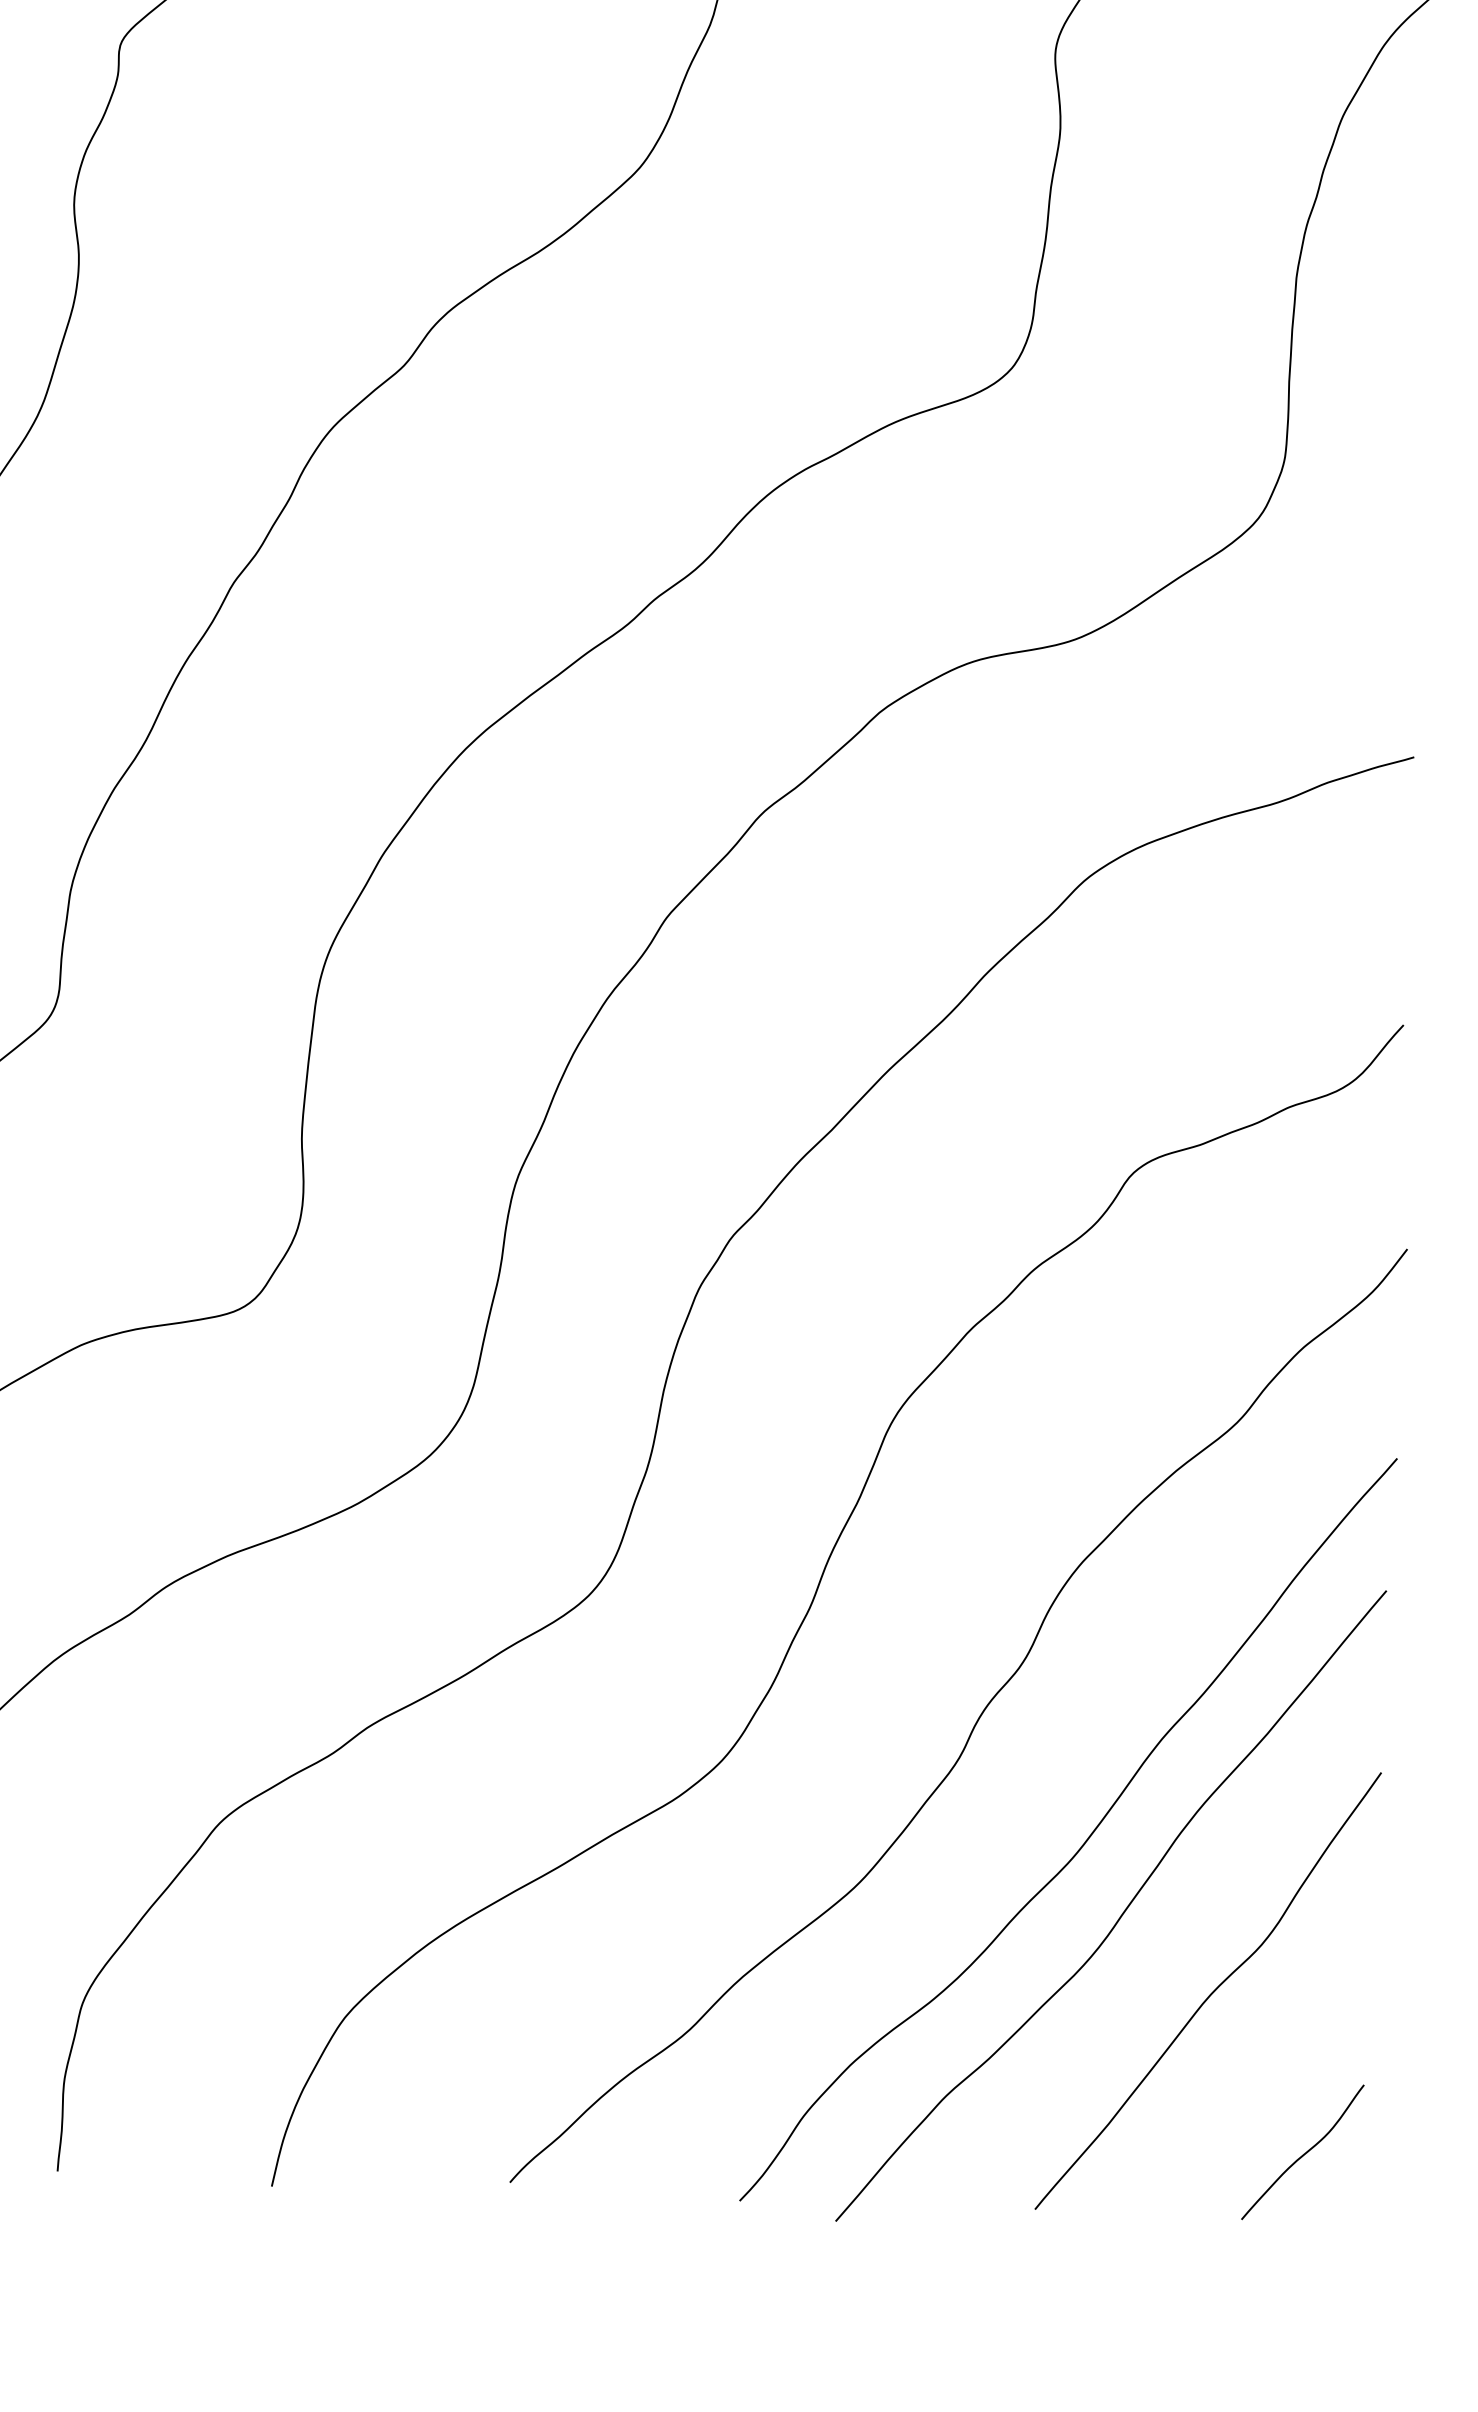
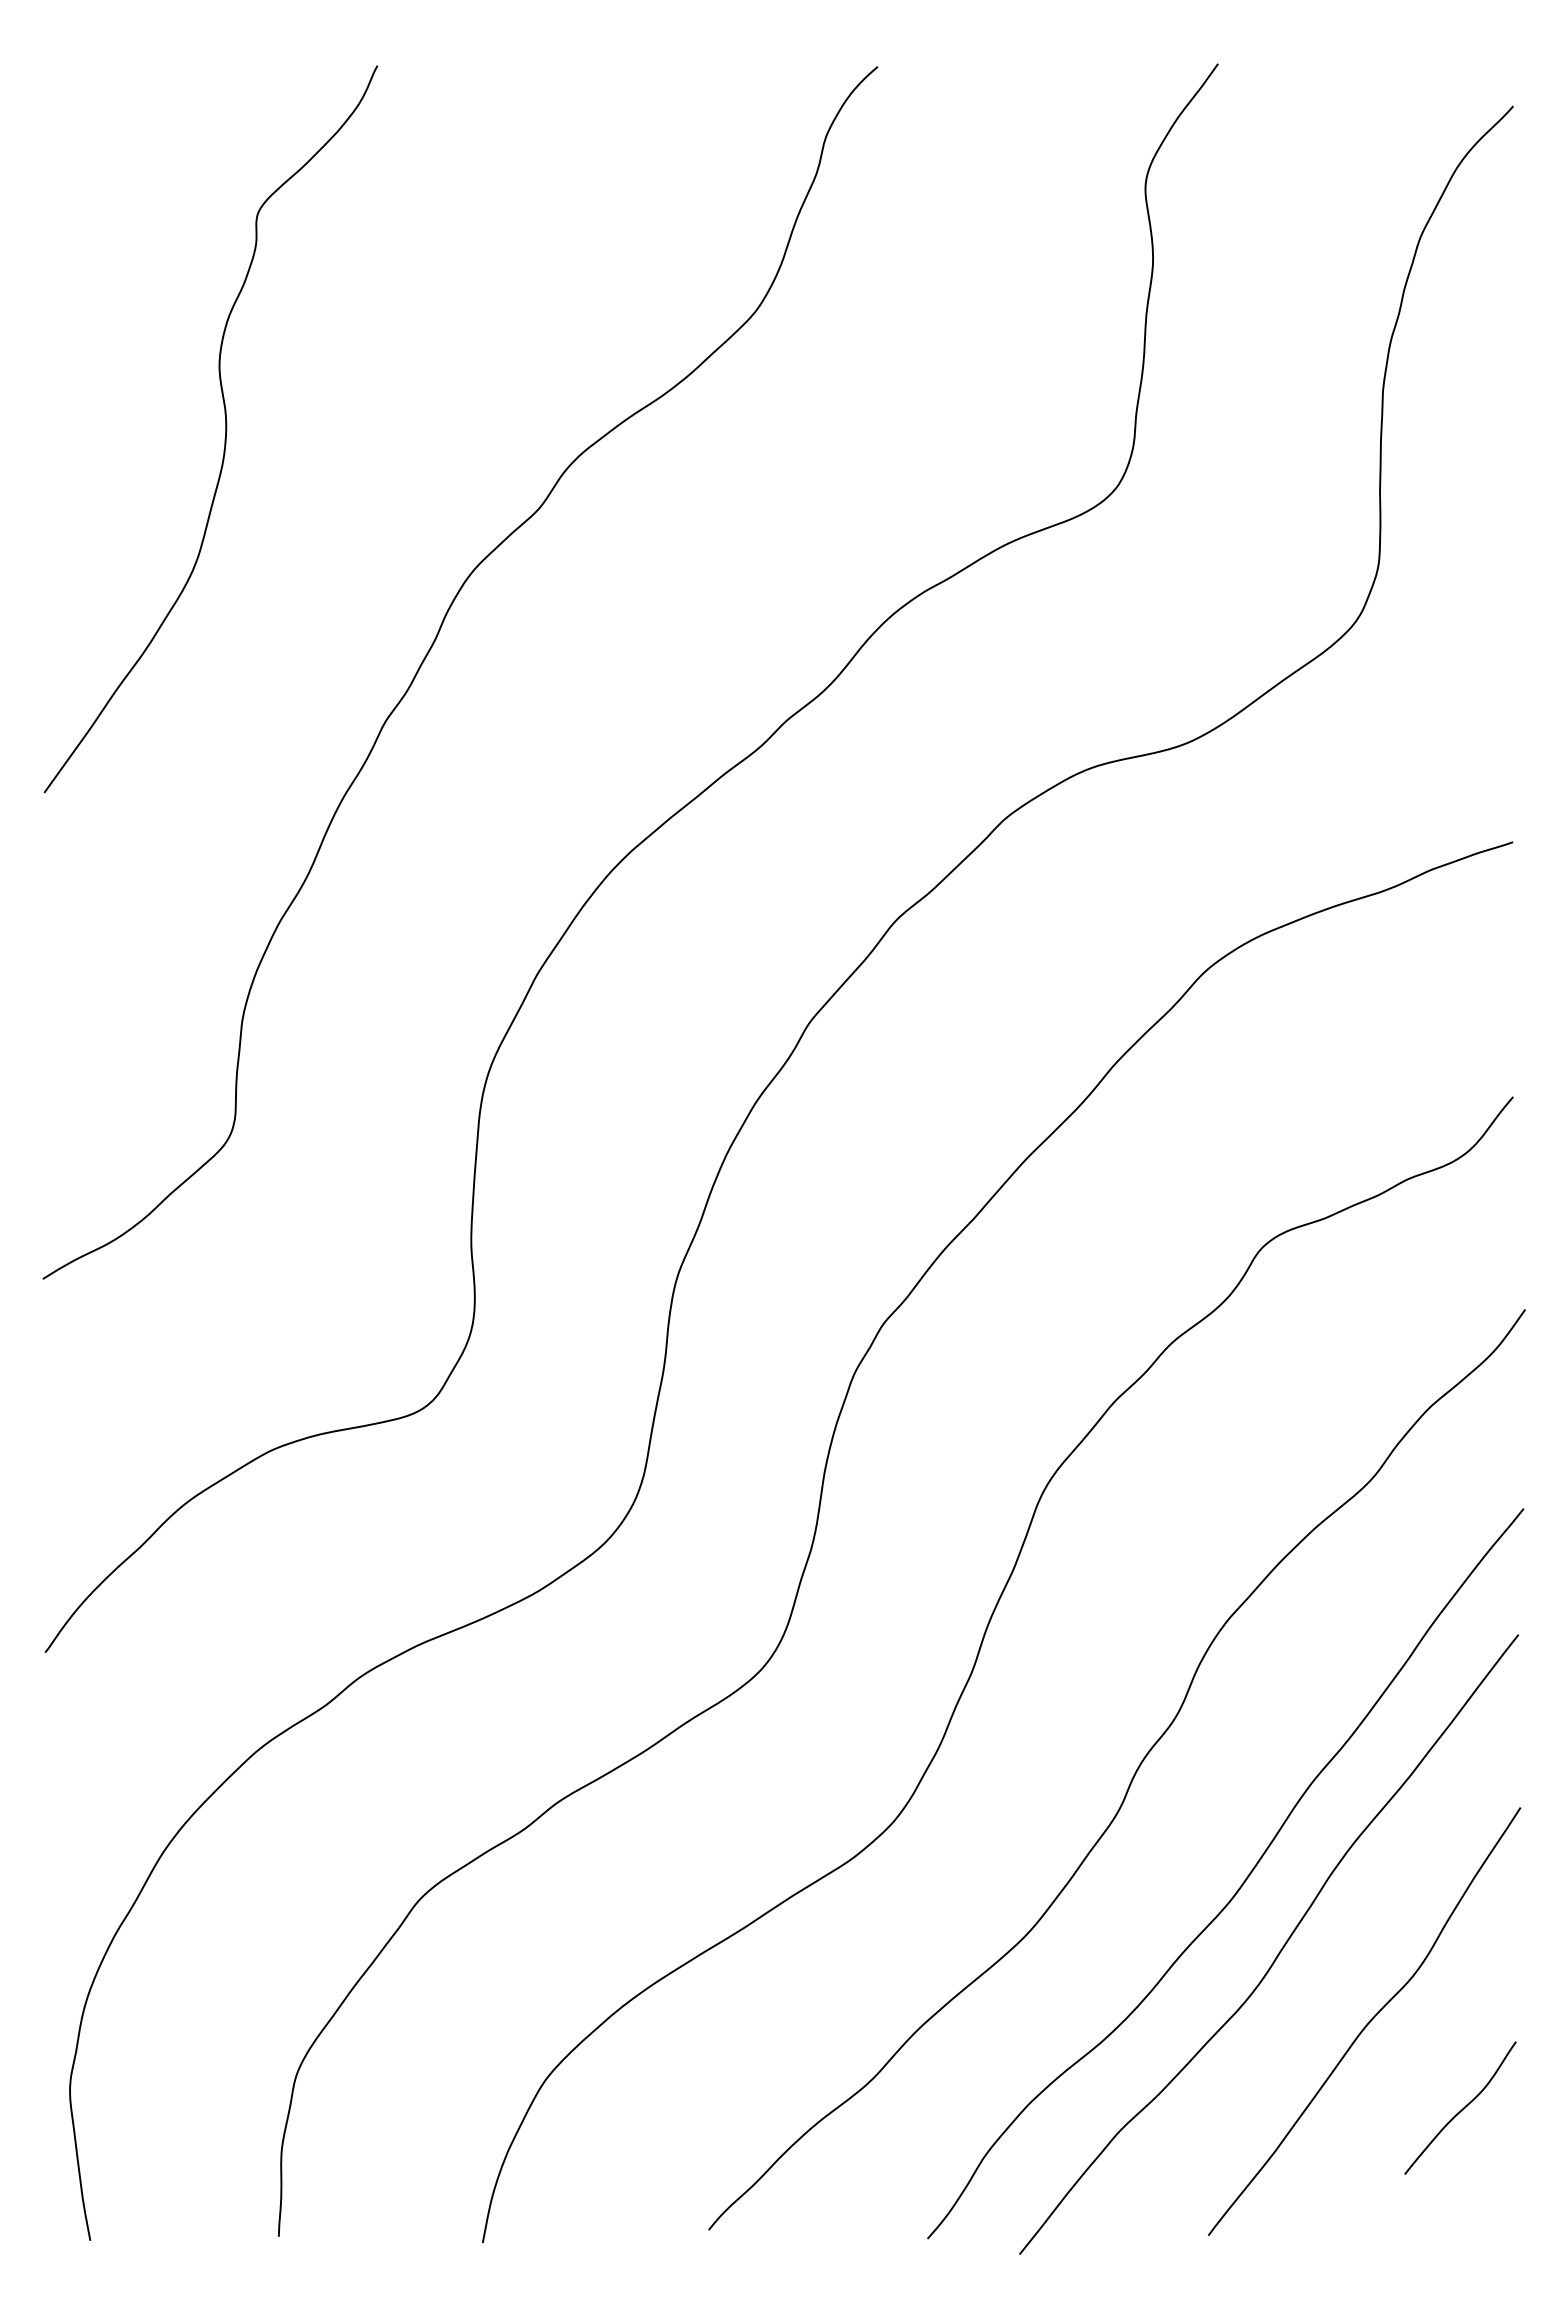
curve: (1304, 2152) -> (1462, 2108), moved

